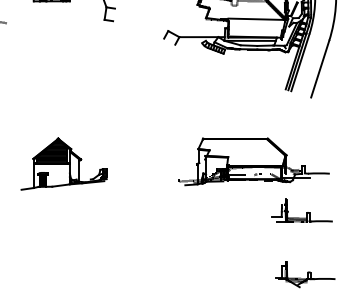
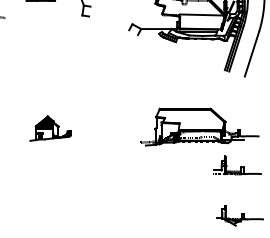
part: (64, 163) -> (50, 128), size x0.6

